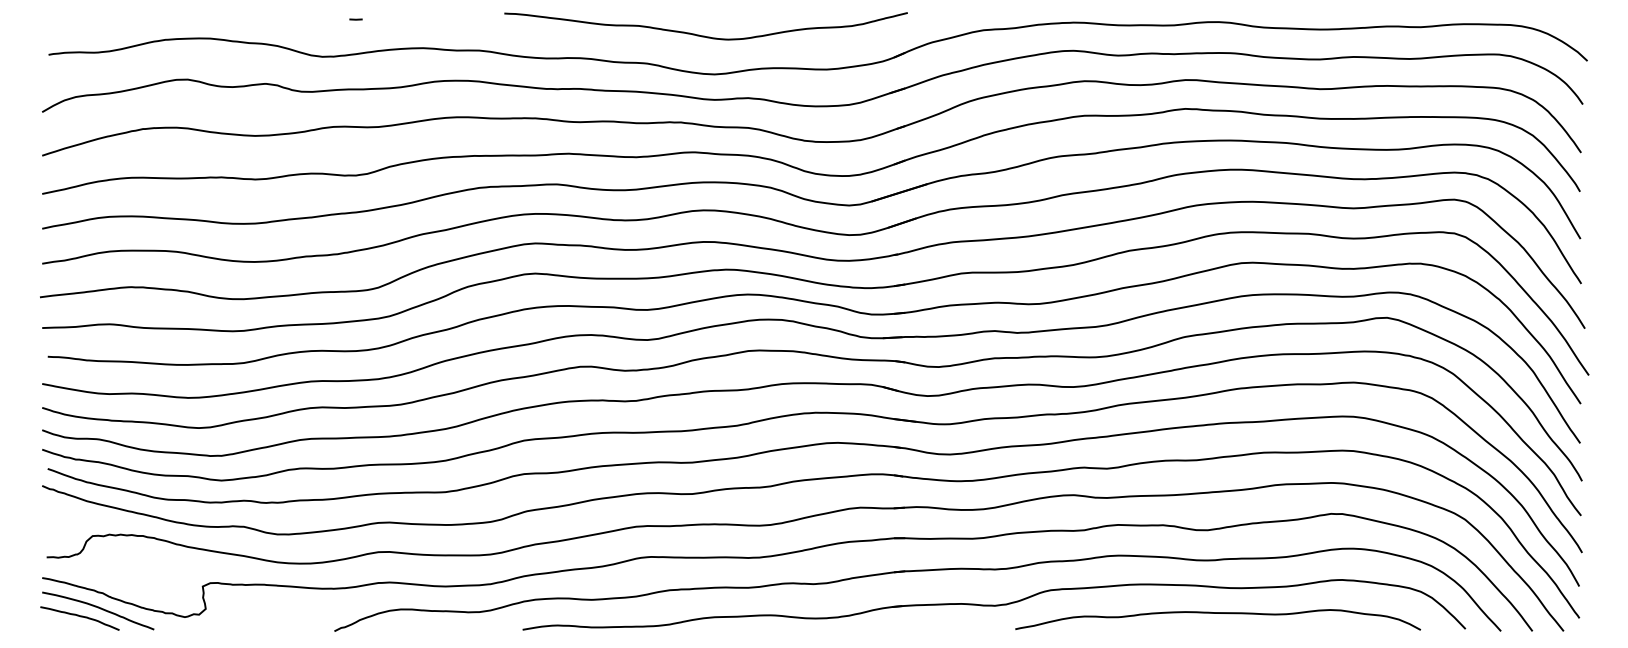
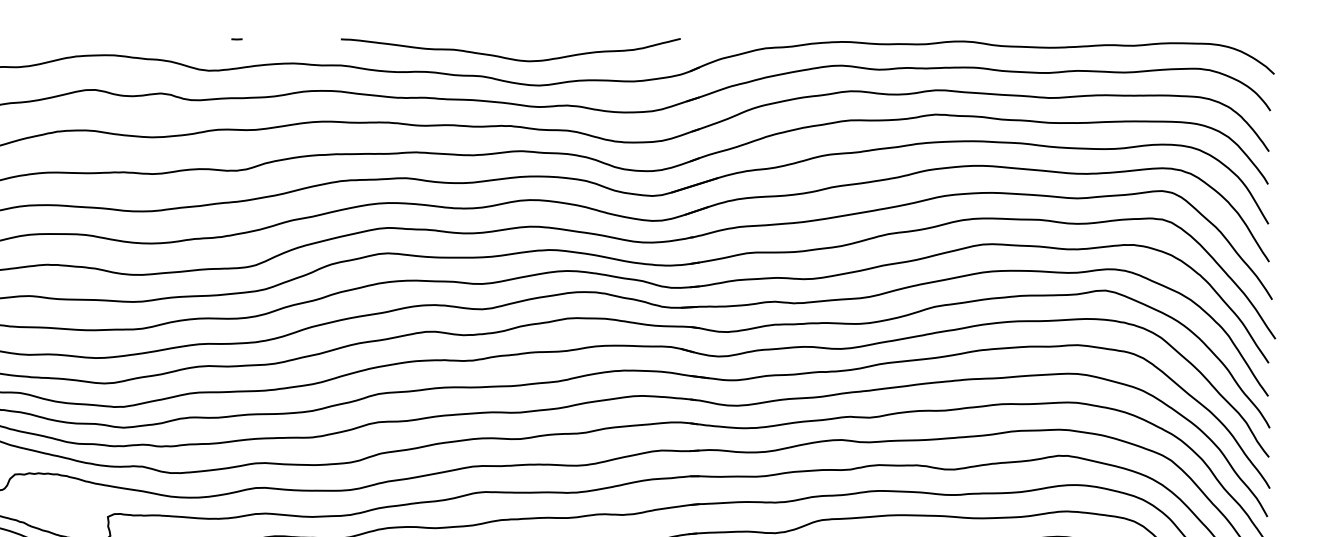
curve: (704, 35) -> (509, 57), moved

